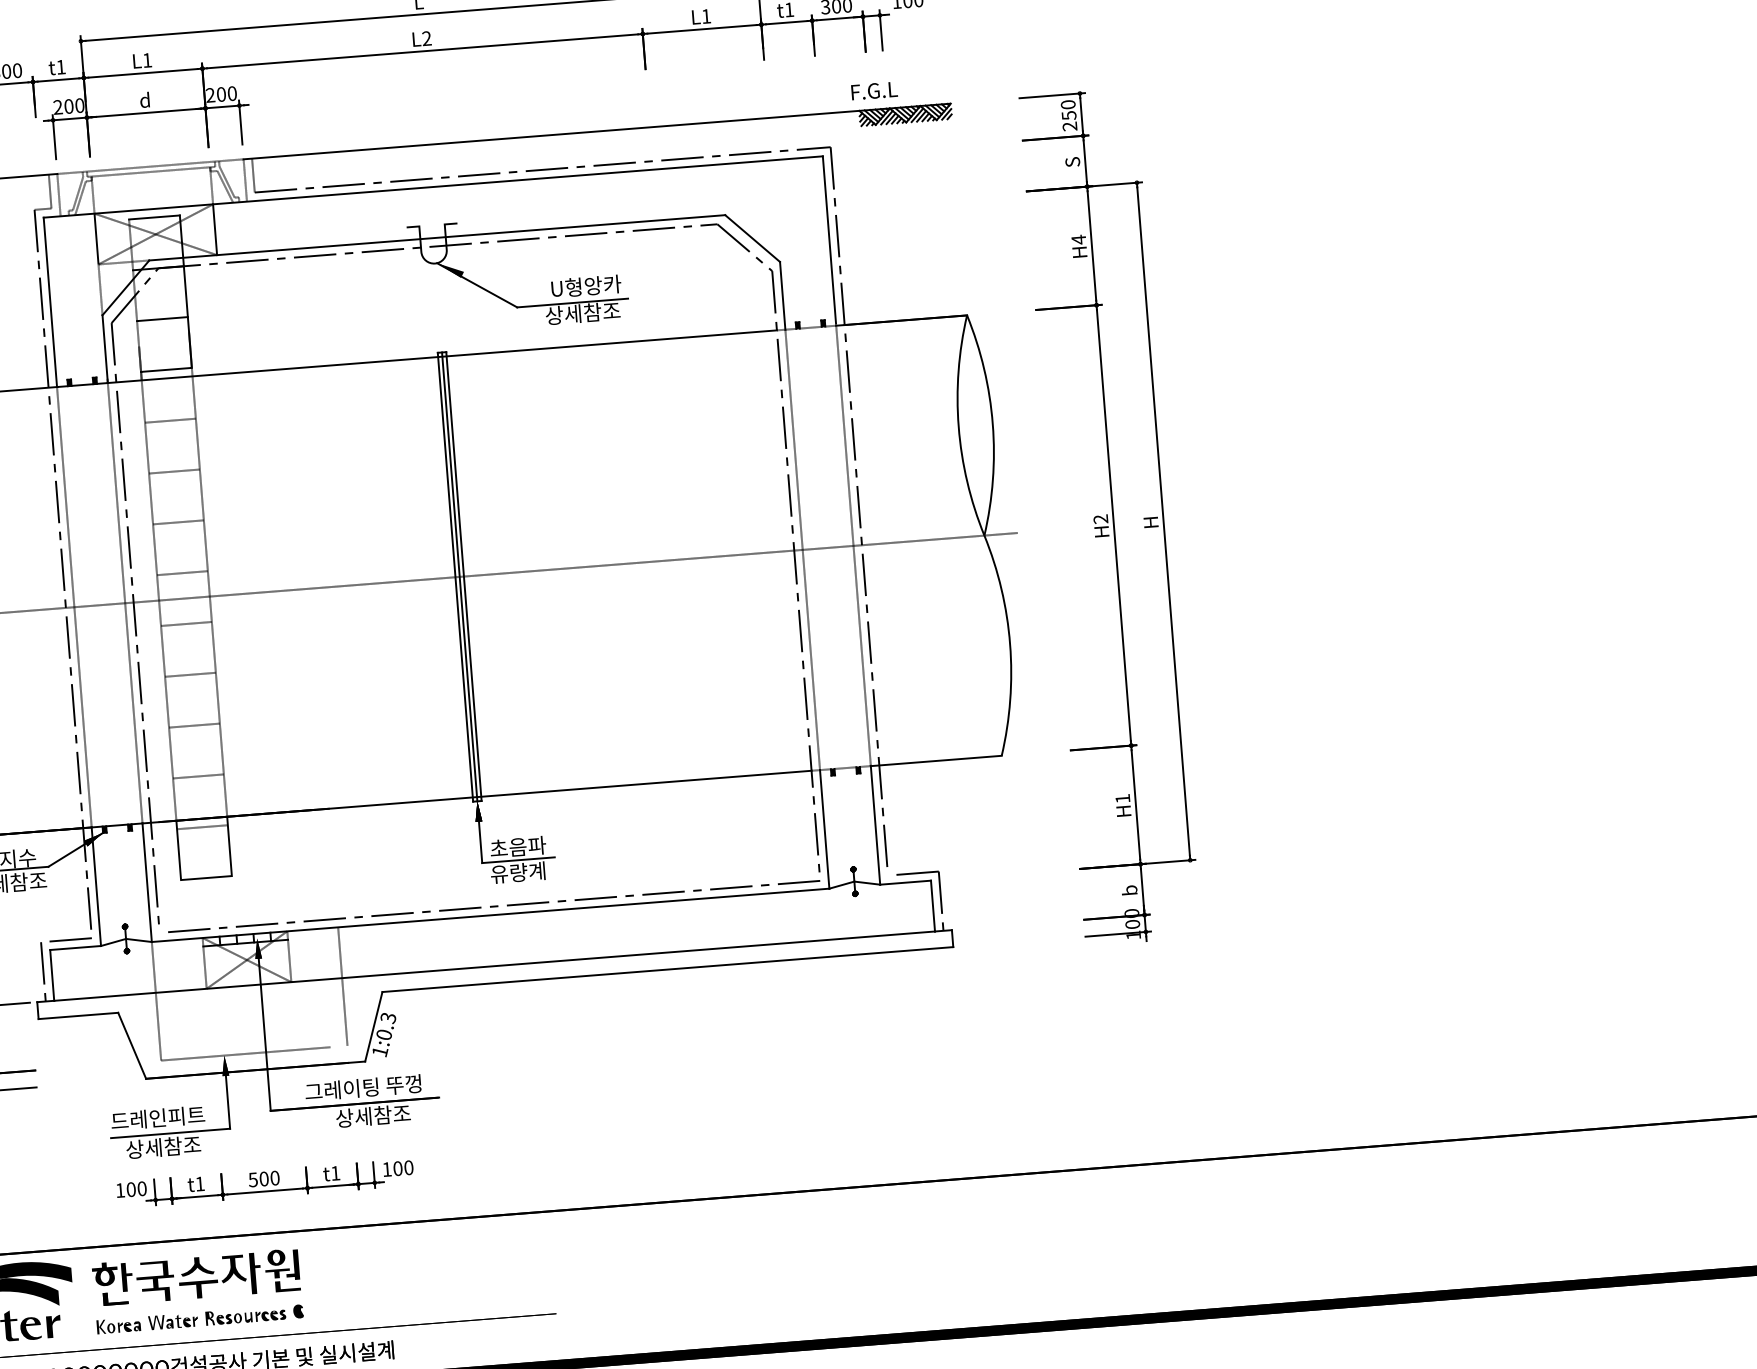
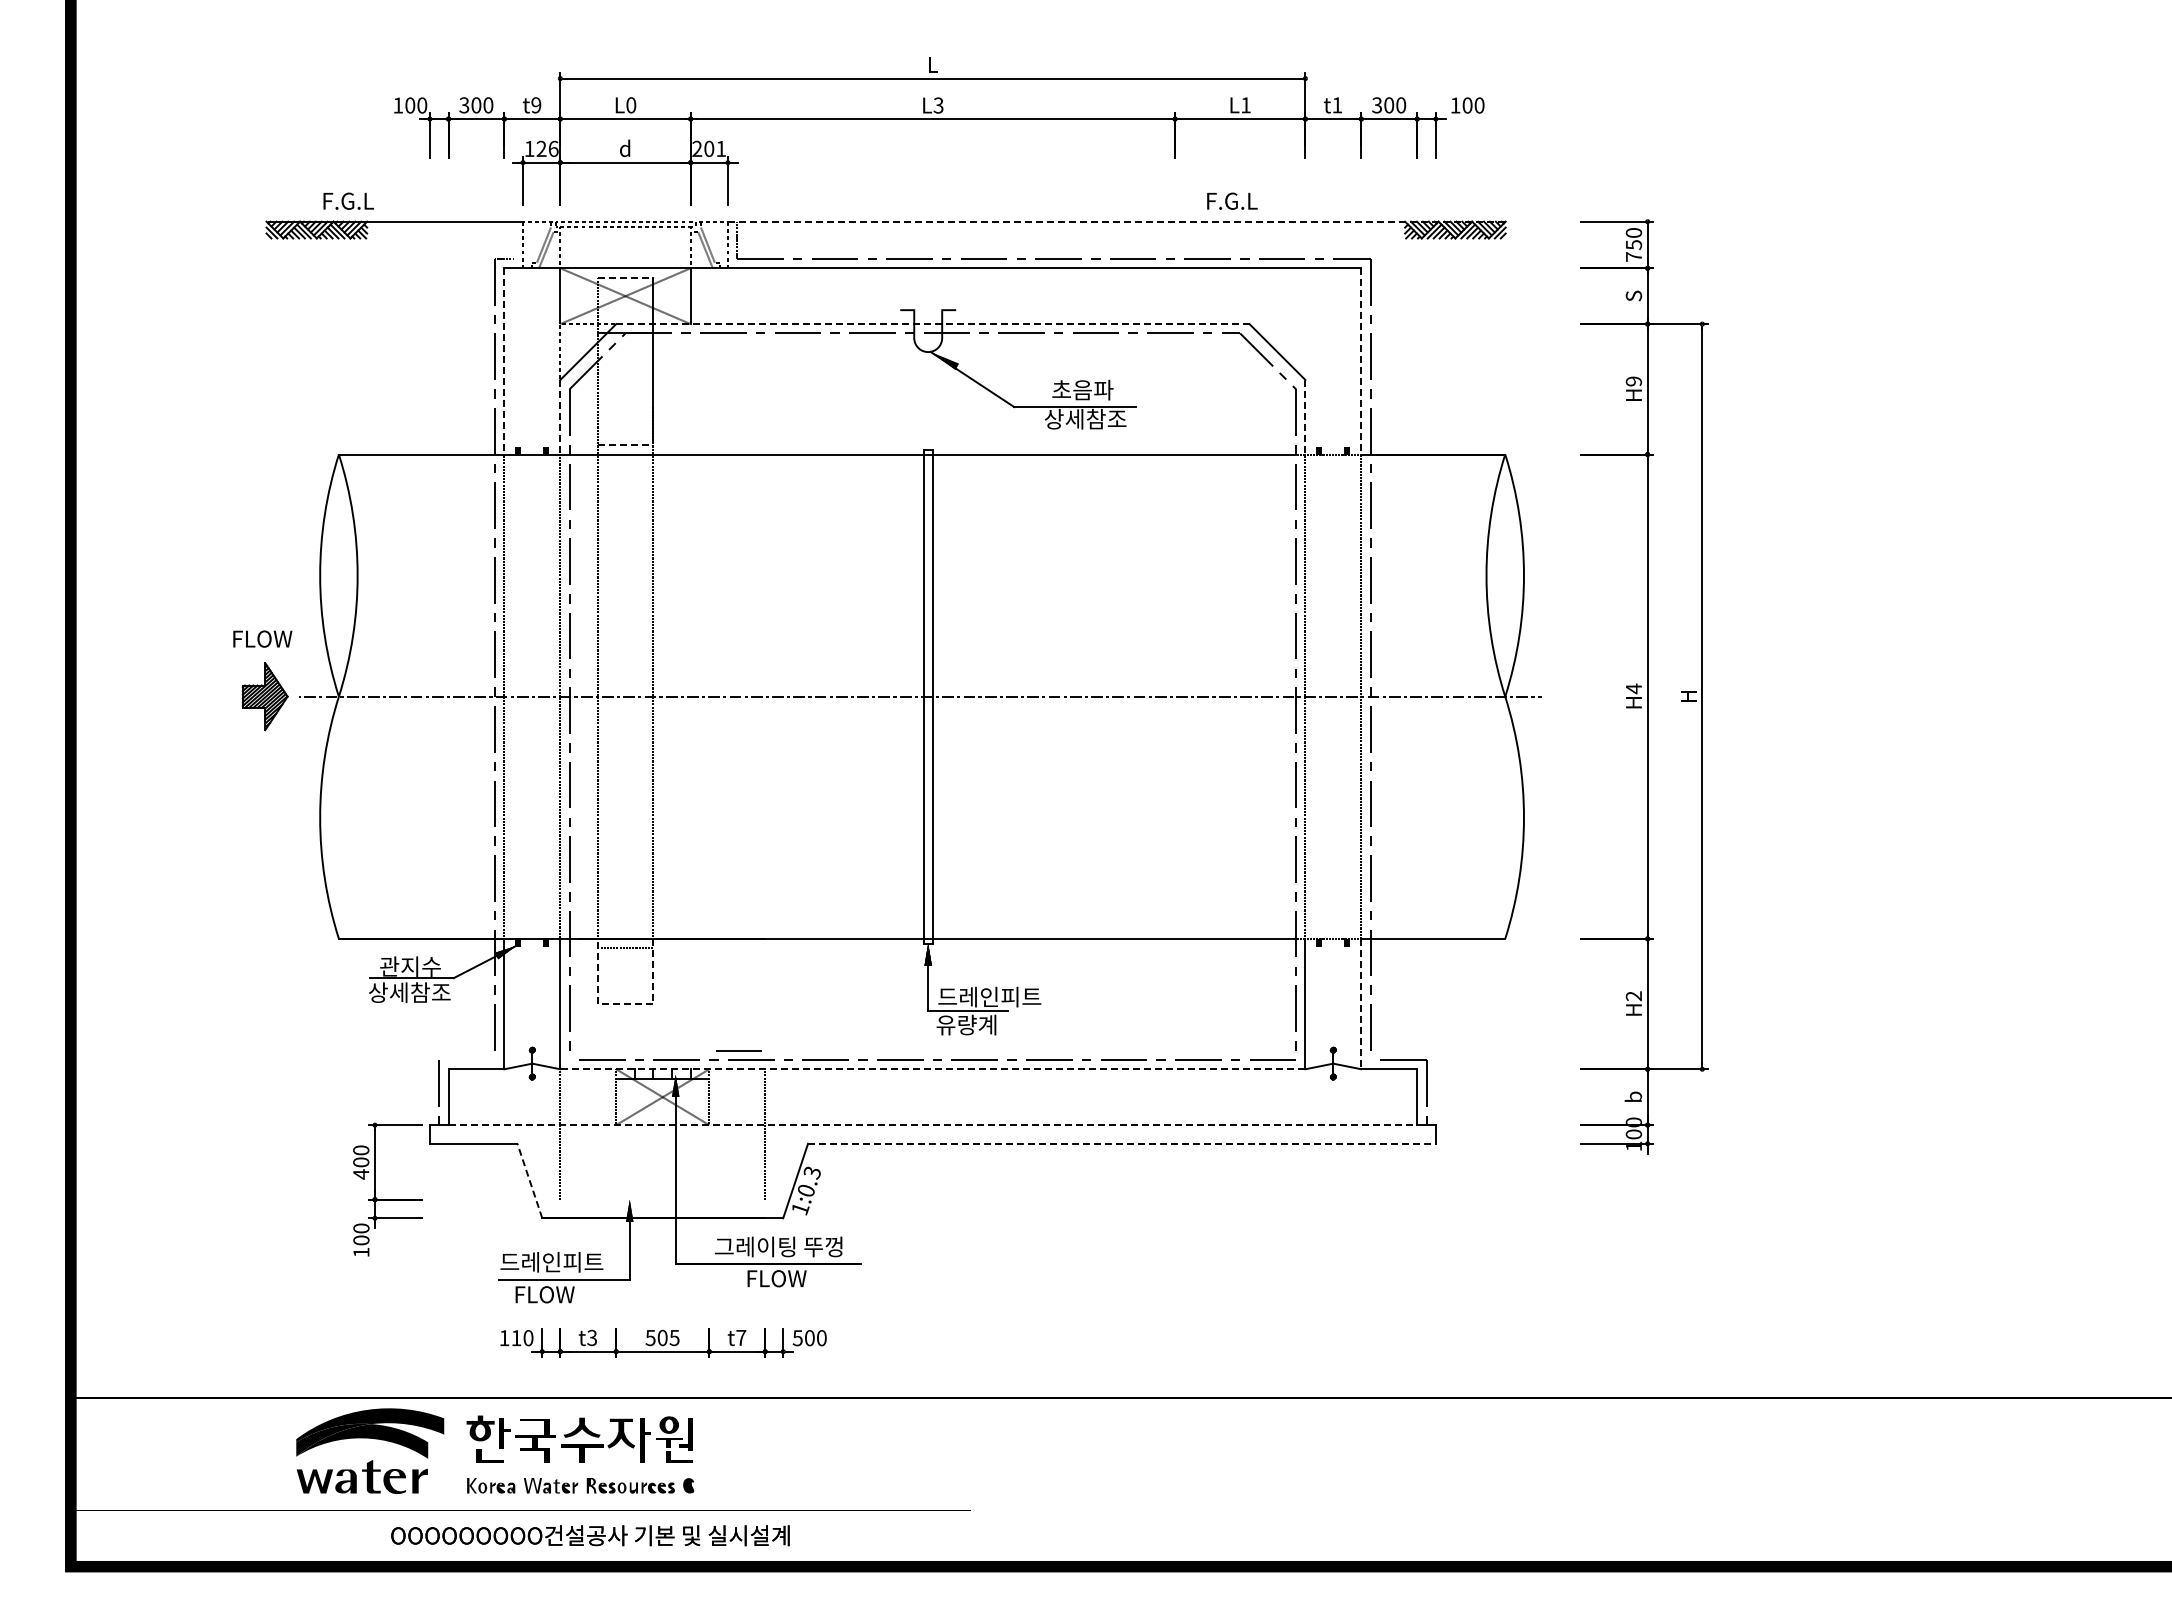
text: (426, 38) -> (938, 105), L2 -> L3
text: (147, 60) -> (631, 105), L1 -> L0
text: (61, 67) -> (536, 105), t1 -> t9
text: (874, 90) -> (1232, 200), moved
text: (232, 93) -> (721, 148), 200 -> 201
text: (68, 106) -> (541, 148), 200 -> 126
text: (1069, 126) -> (1633, 256), 250 -> 750
line: (596, 131) -> (1116, 221), solid -> dashed
line: (49, 190) -> (513, 239), removed
line: (154, 217) -> (625, 277), solid -> dashed
line: (436, 238) -> (932, 324), solid -> dashed
text: (1078, 239) -> (1633, 381), H4 -> H9
line: (829, 240) -> (1361, 360), solid -> dashed
text: (585, 285) -> (1090, 389), U형앙카 -> 초음파
line: (782, 296) -> (1305, 417), solid -> dashed
line: (50, 302) -> (504, 361), solid -> dashed
line: (162, 319) -> (625, 389), removed
line: (105, 349) -> (560, 417), solid -> dashed
line: (166, 370) -> (625, 445), solid -> dashed
line: (170, 421) -> (625, 501), removed
line: (174, 471) -> (625, 556), removed
text: (1100, 518) -> (1633, 688), H2 -> H4
line: (178, 522) -> (625, 612), removed
line: (182, 572) -> (625, 668), removed
line: (459, 576) -> (928, 696), removed
line: (186, 623) -> (625, 724), removed
line: (190, 674) -> (625, 780), removed
line: (194, 725) -> (625, 836), removed
line: (198, 776) -> (625, 892), removed
text: (1122, 799) -> (1633, 996), H1 -> H2
line: (875, 825) -> (1361, 1004), solid -> dashed
text: (536, 845) -> (989, 996), 초음파 -> 드레인피트
line: (206, 878) -> (625, 1004), solid -> dashed
line: (490, 915) -> (932, 1069), solid -> dashed
line: (70, 939) -> (738, 1050), moved
line: (495, 966) -> (933, 1125), solid -> dashed
line: (667, 969) -> (1121, 1143), solid -> dashed
line: (131, 1045) -> (529, 1180), solid -> dashed
line: (245, 1053) -> (653, 1199), removed
text: (373, 1116) -> (787, 1278), 상세참조 -> FLOW
text: (163, 1147) -> (555, 1294), 상세참조 -> FLOW
text: (386, 1169) -> (797, 1338), 100 -> 500
text: (335, 1172) -> (741, 1337), t1 -> t7
text: (274, 1177) -> (674, 1337), 500 -> 505
text: (199, 1183) -> (591, 1337), t1 -> t3
text: (131, 1189) -> (516, 1338), 100 -> 110

